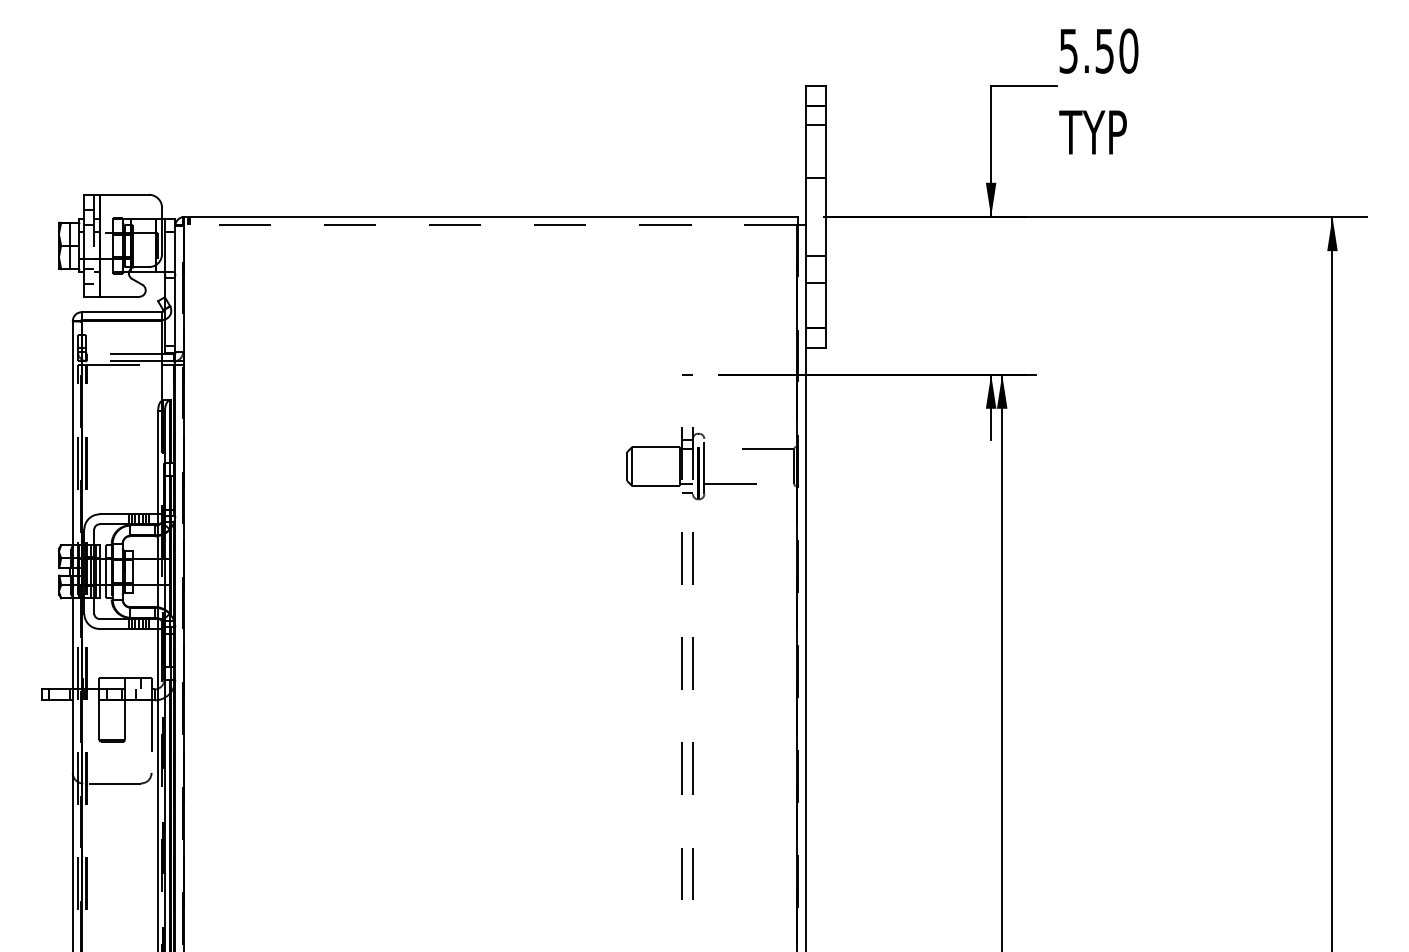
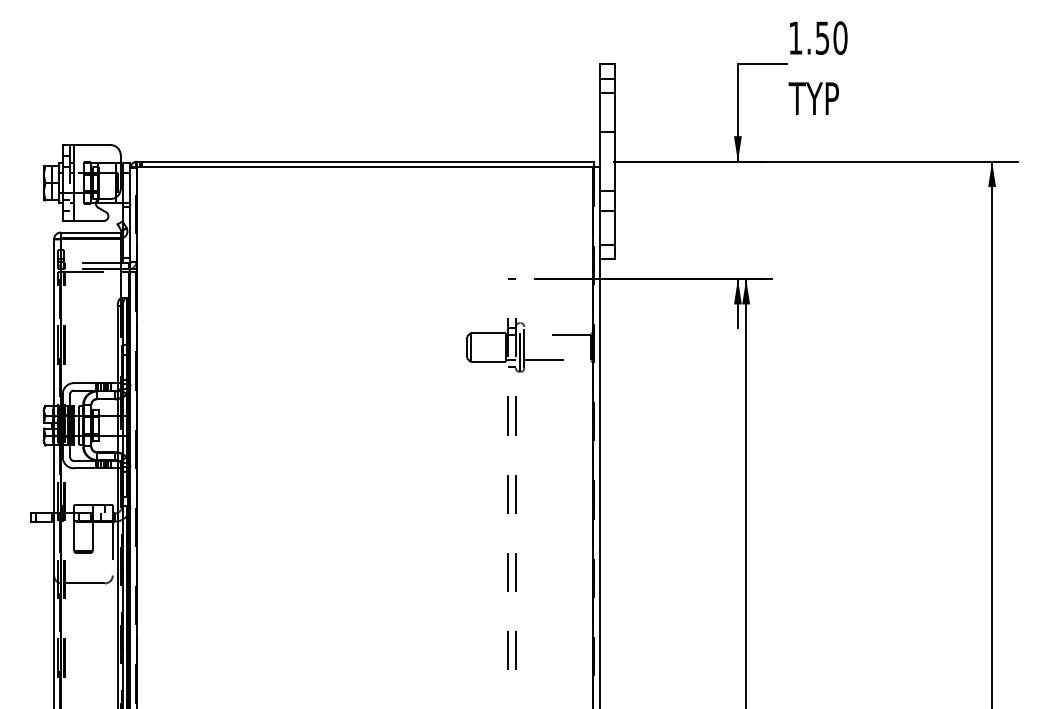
text: (1068, 50) -> (795, 37), 5.50 -> 1.50
line: (490, 224) -> (365, 167), dashed -> solid

